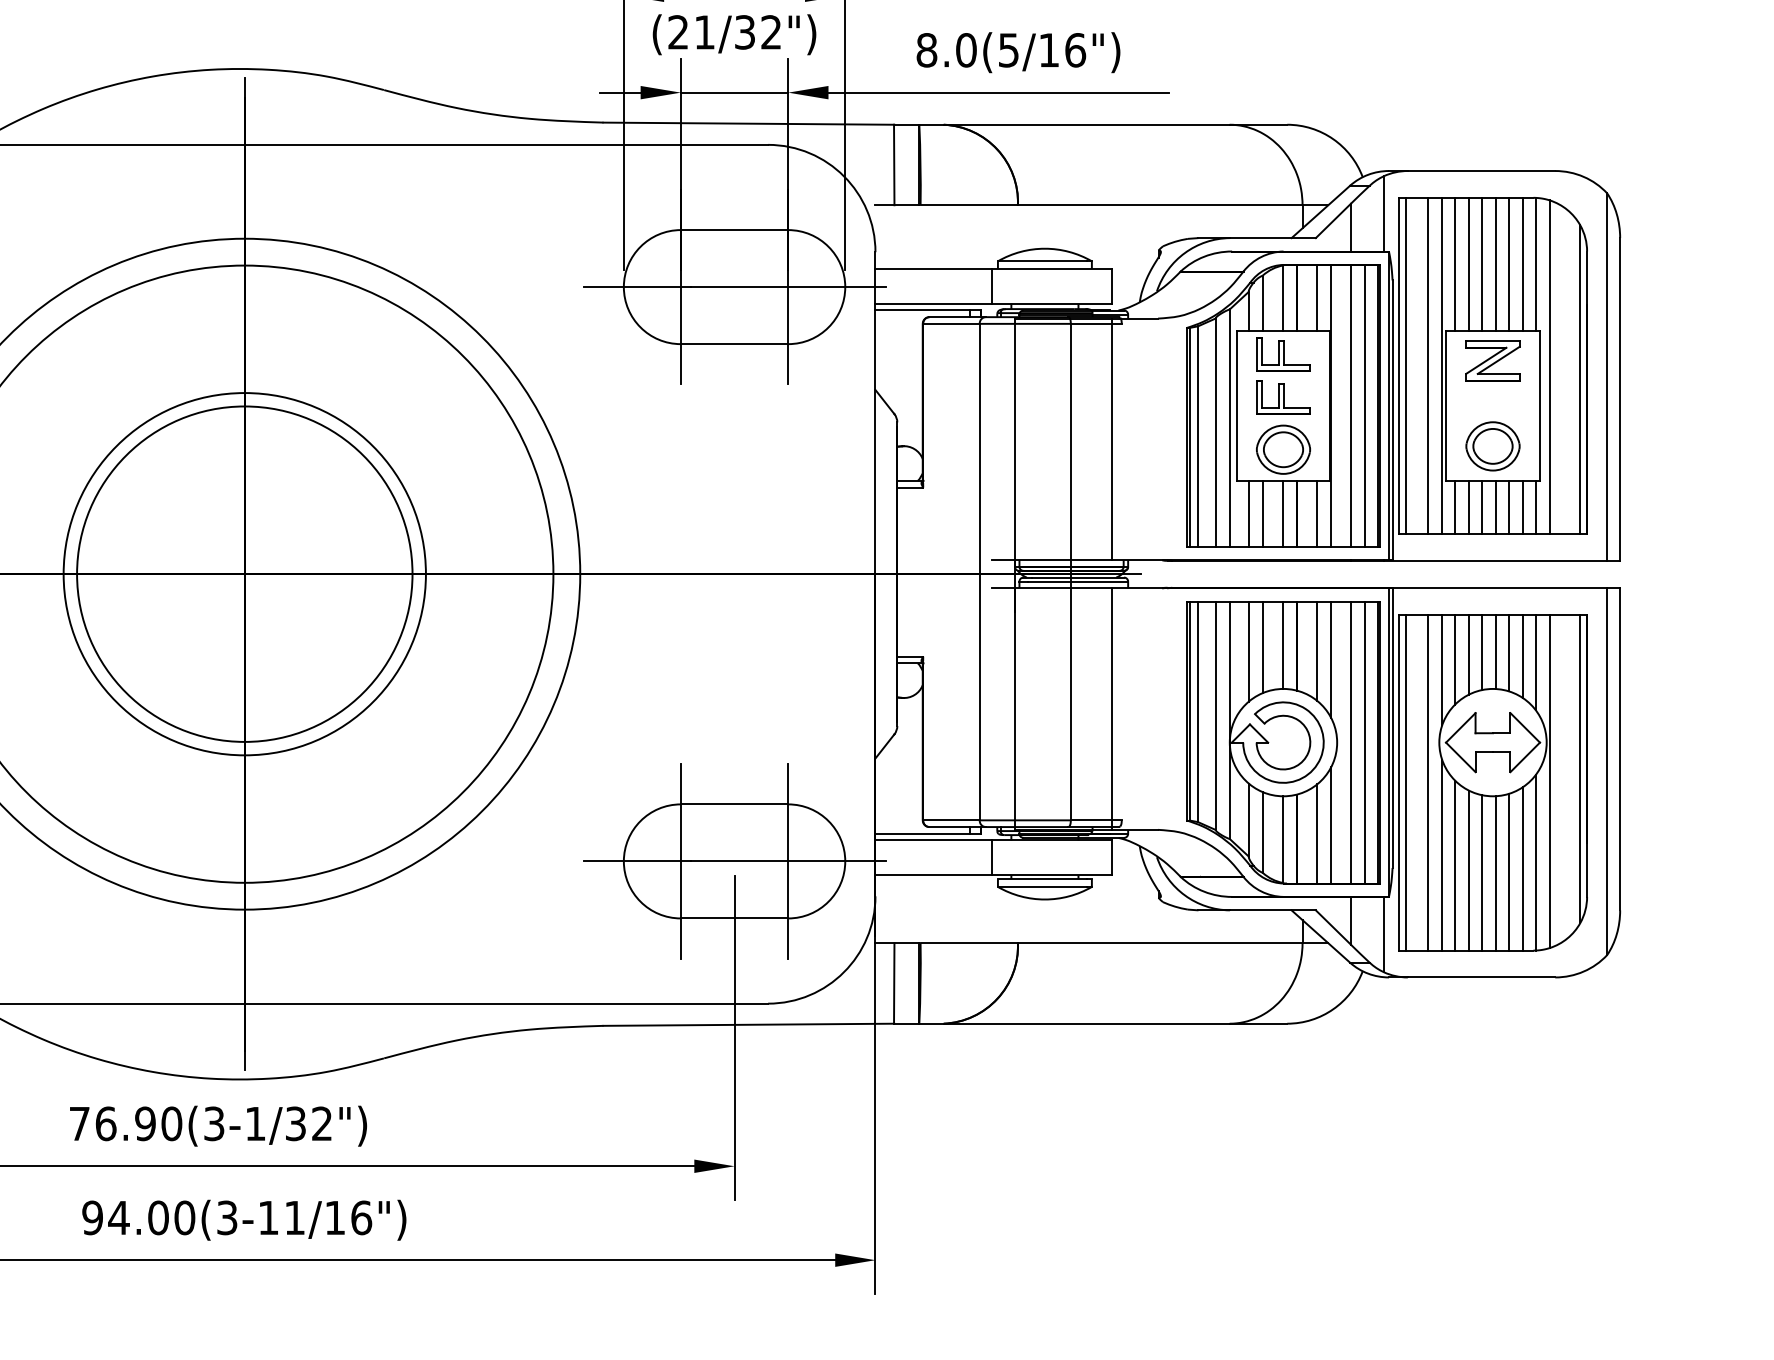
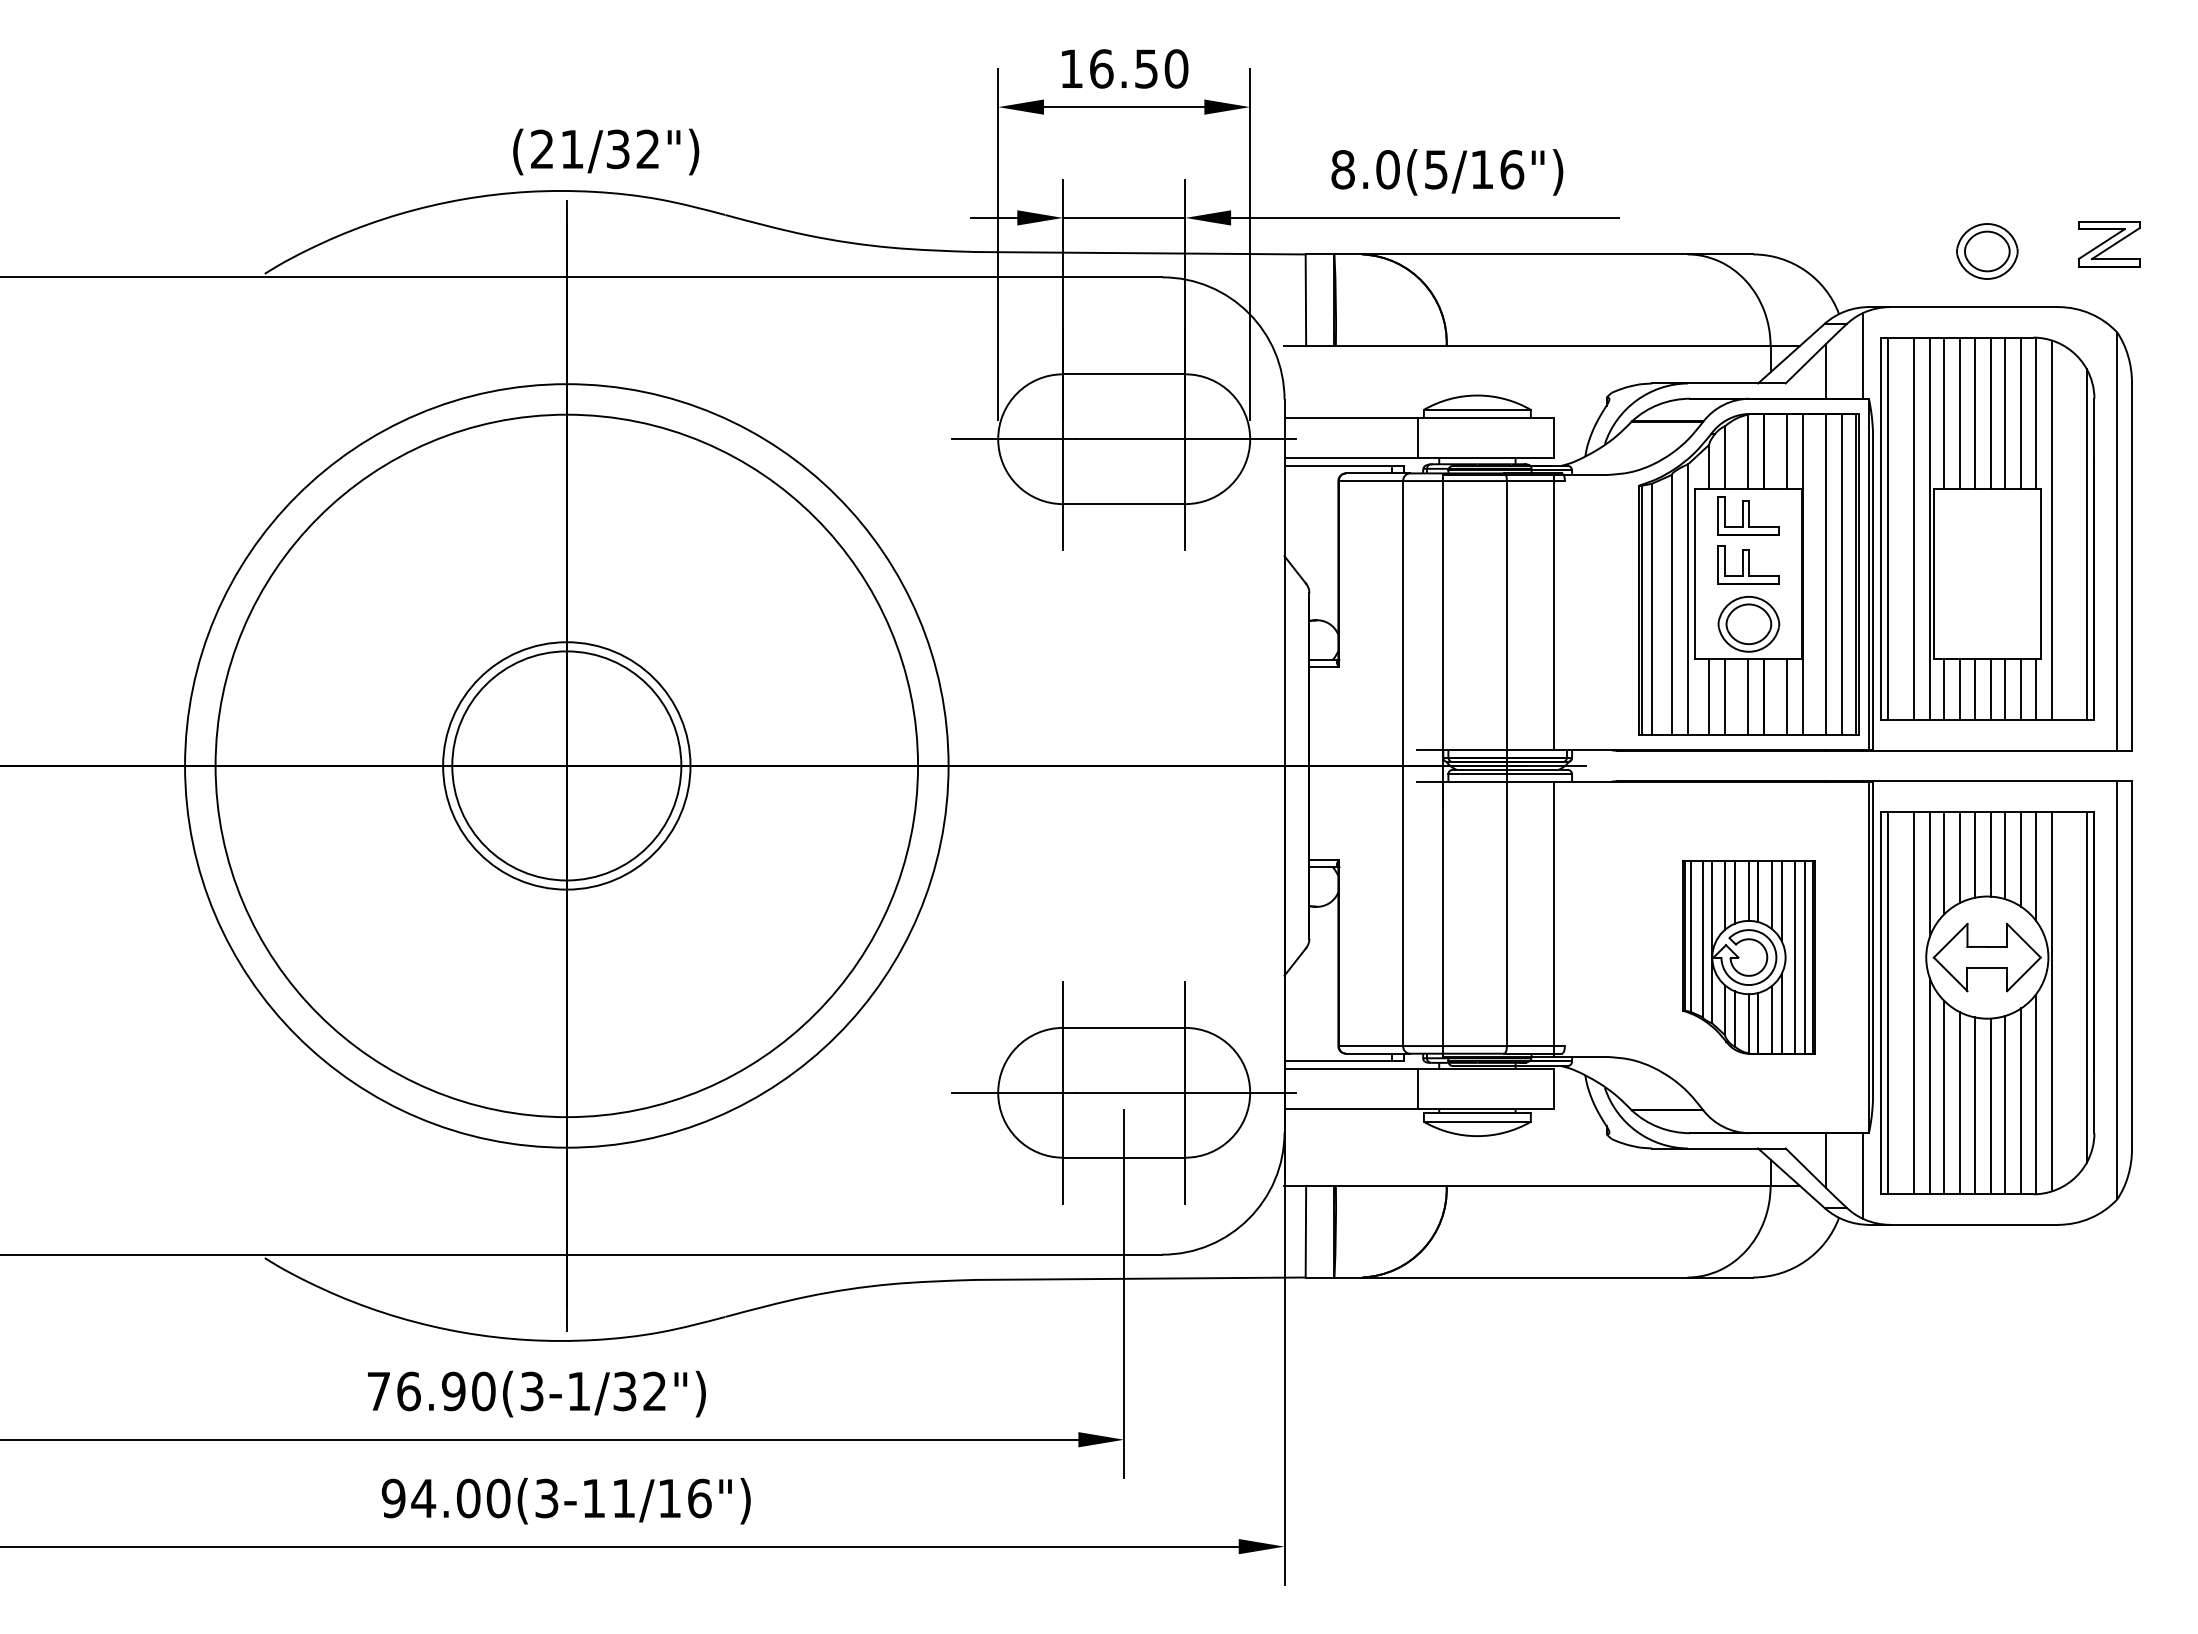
text: (734, 34) -> (606, 151), moved
part: (1492, 361) -> (2108, 244), moved
part: (1493, 446) -> (1987, 251), moved
circle: (244, 573) -> (566, 765), size x0.6
circle: (244, 573) -> (566, 765), size x0.6
part: (1283, 742) -> (1748, 957), size x0.6

